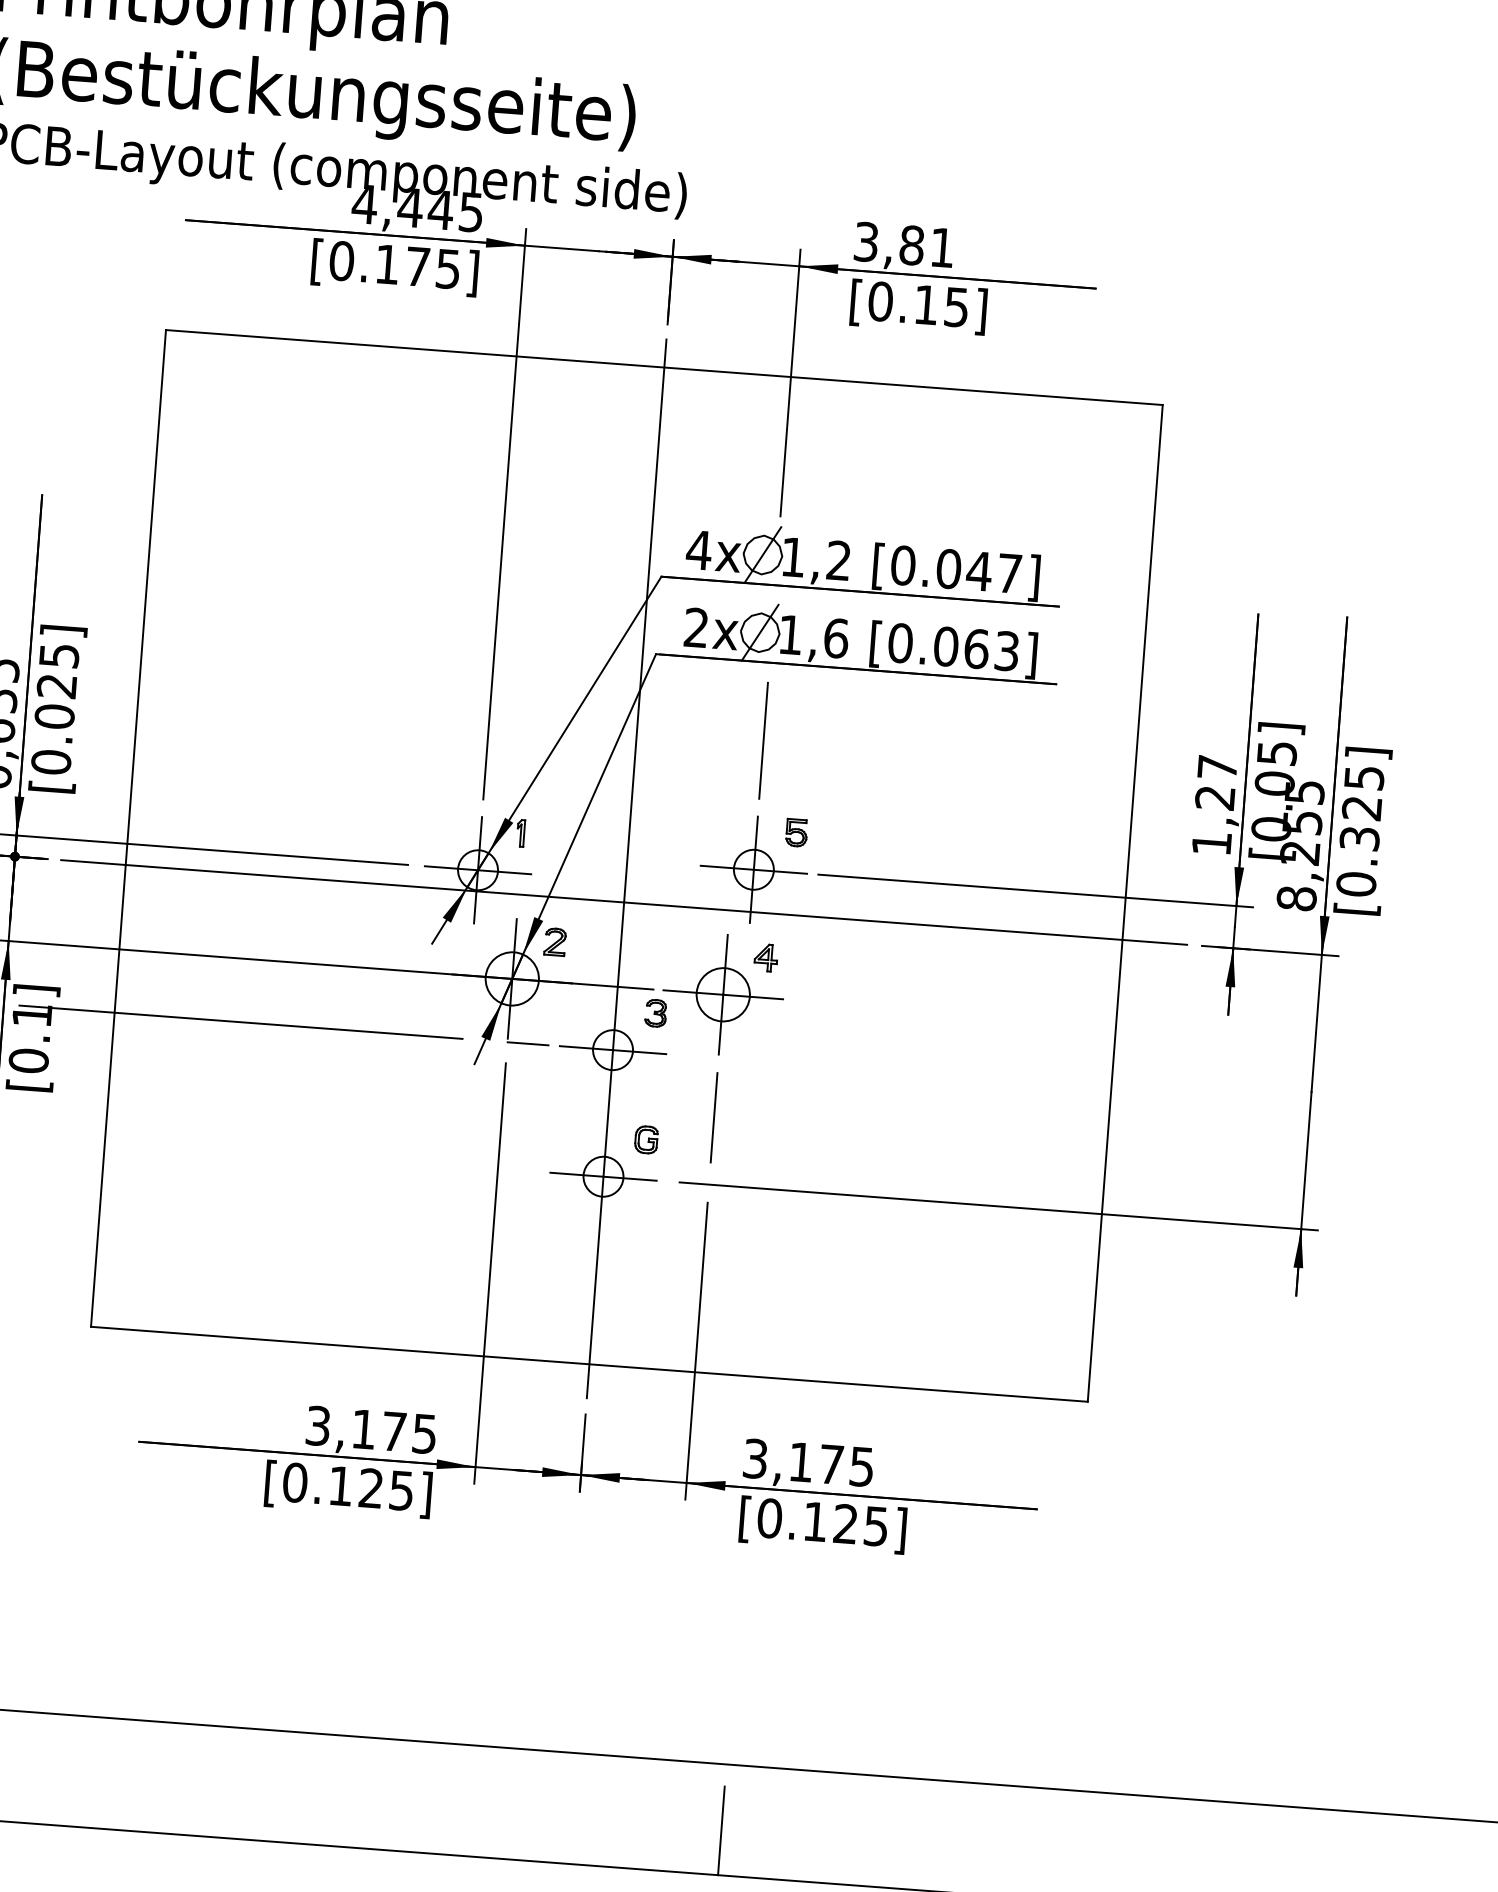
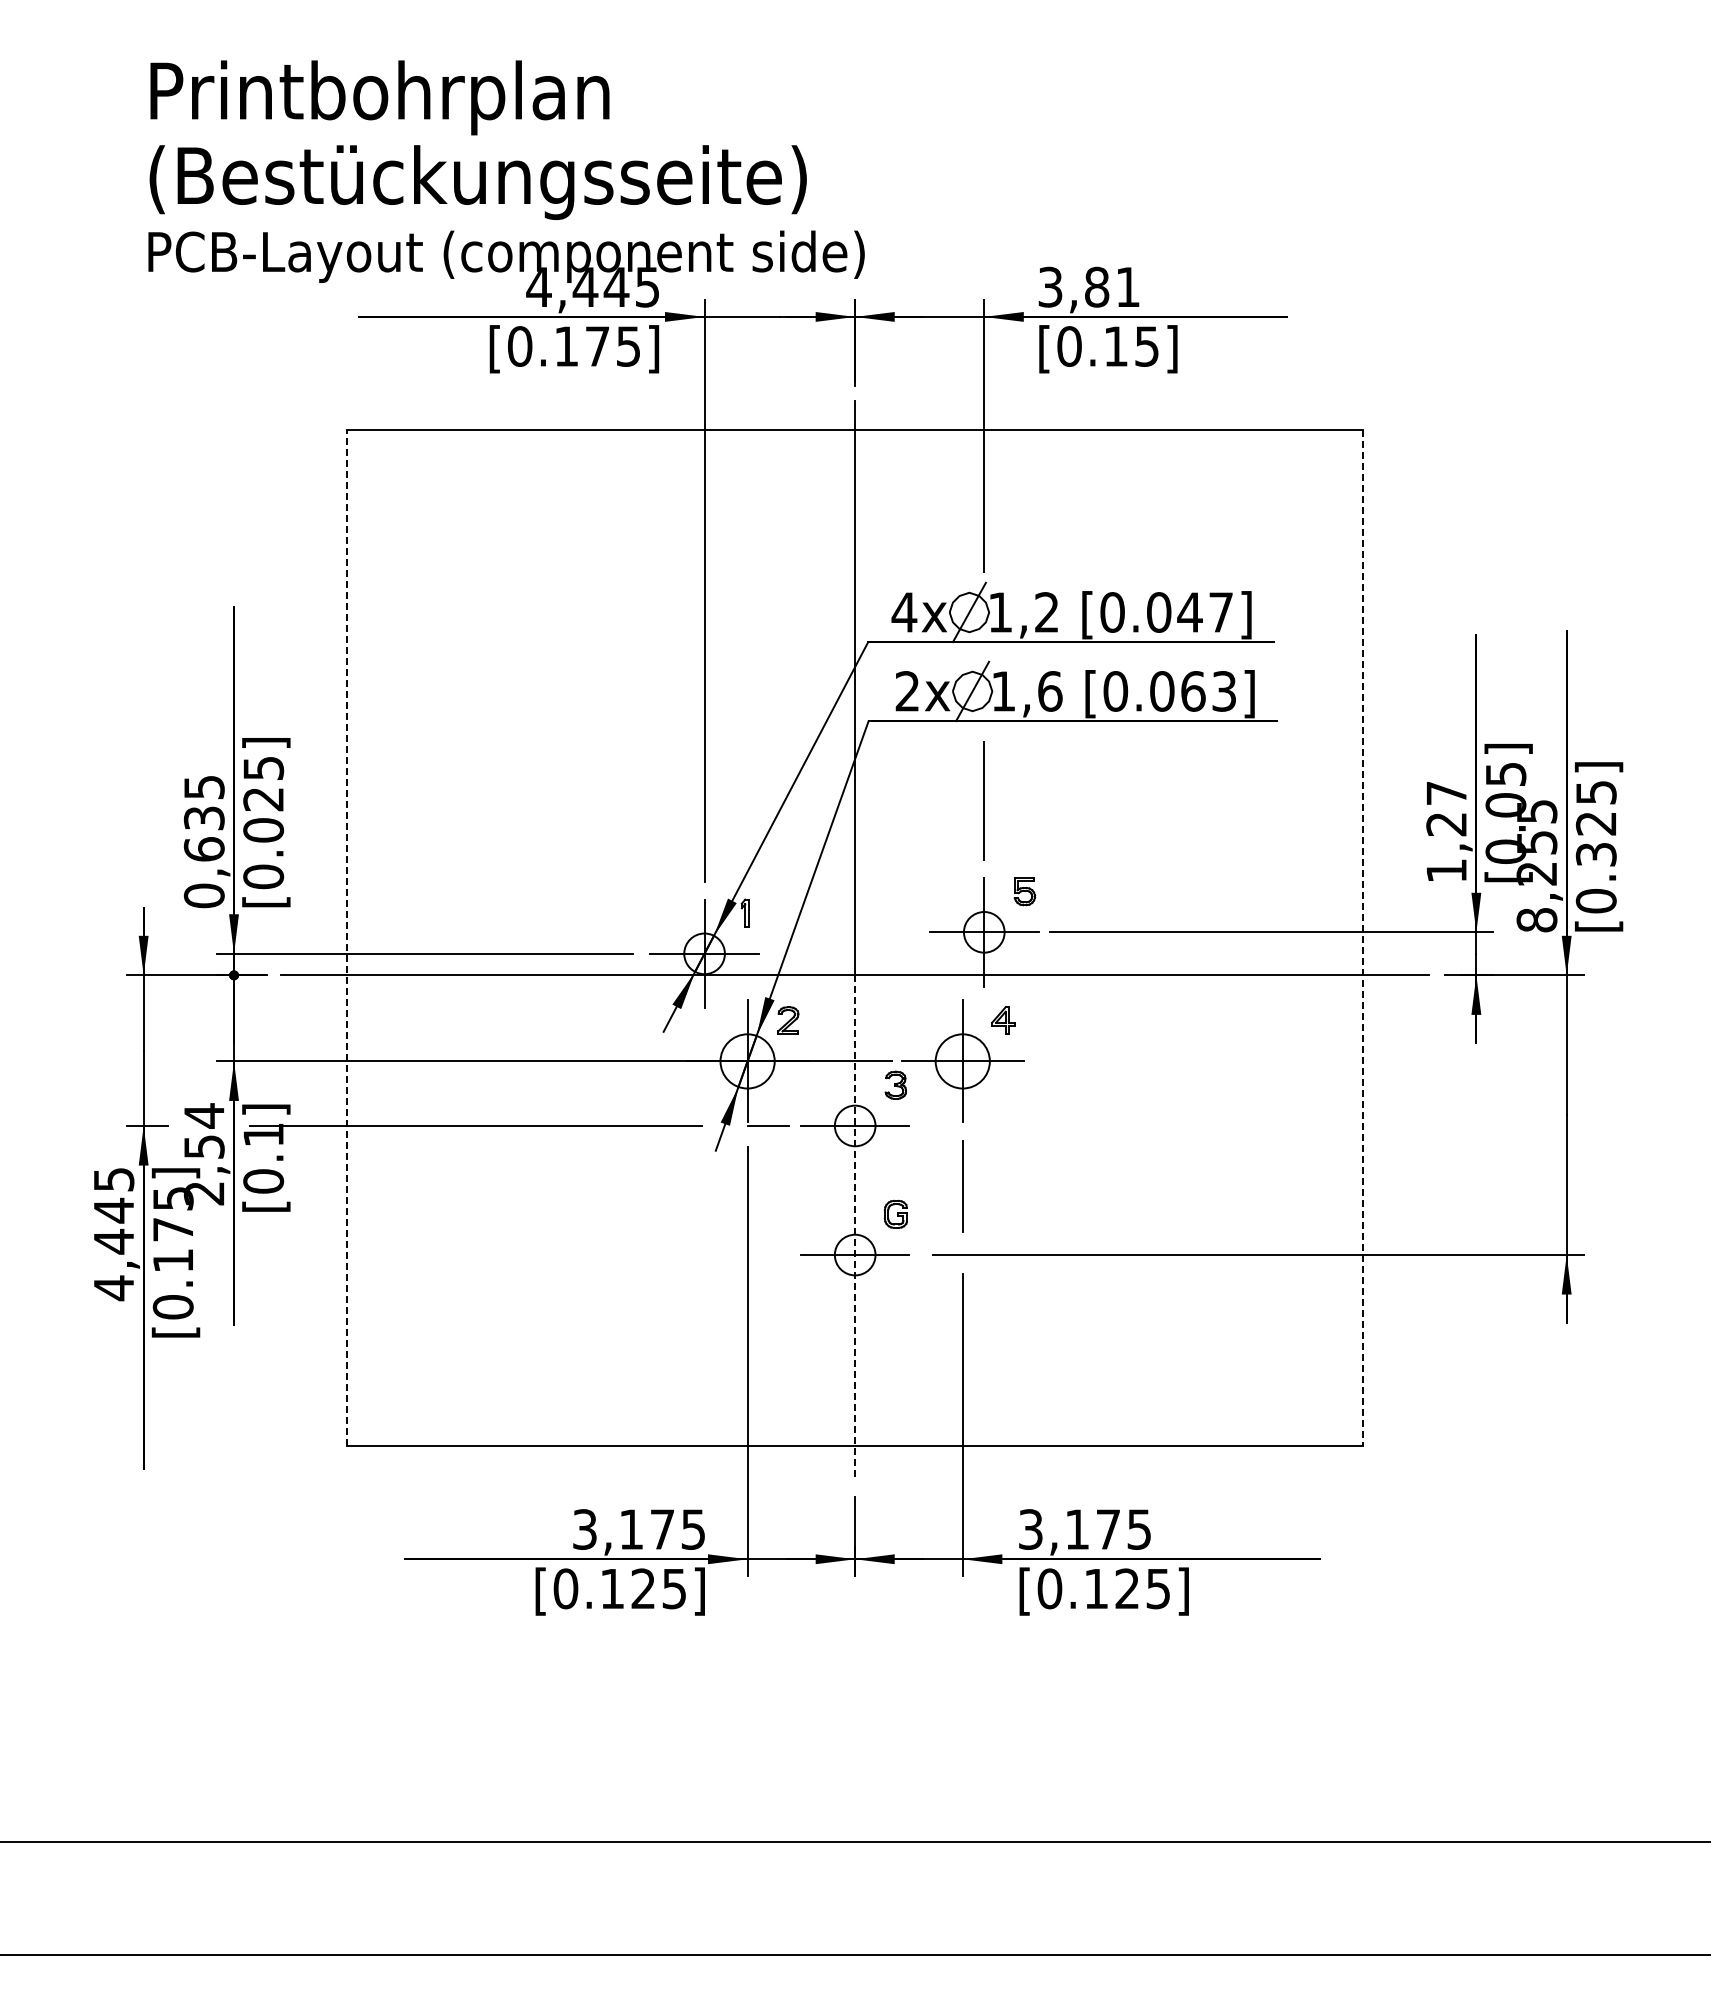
line: (128, 827) -> (346, 937), solid -> dashed
line: (1125, 903) -> (1363, 938), solid -> dashed
line: (605, 1150) -> (855, 1228), solid -> dashed
line: (721, 1830) -> (1024, 1909), removed

